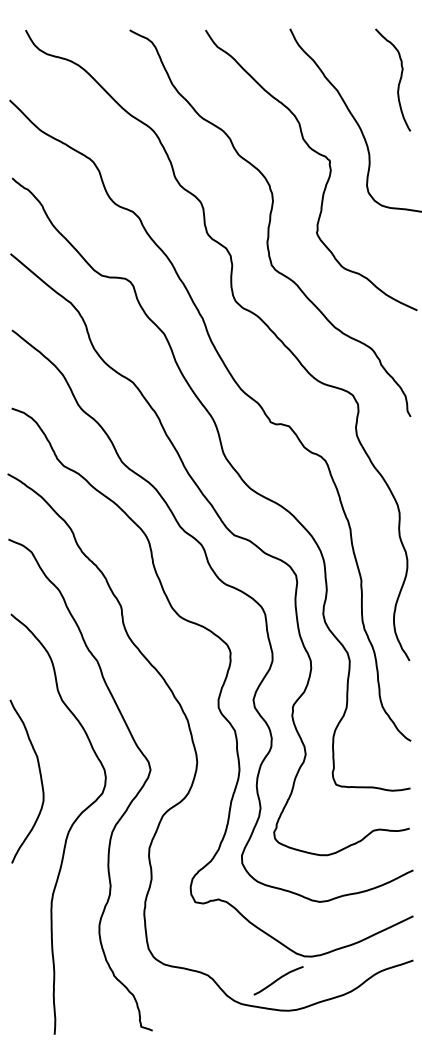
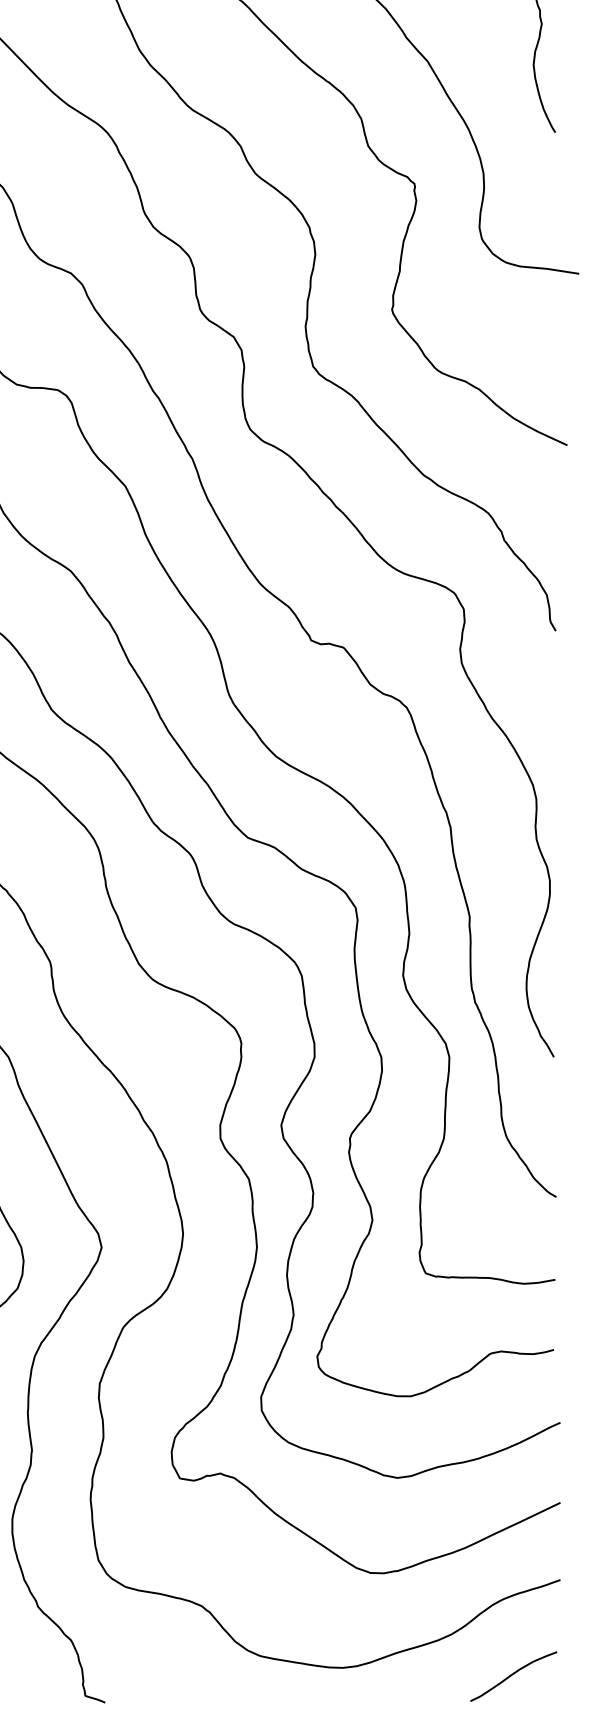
curve: (278, 980) -> (513, 1676), moved

